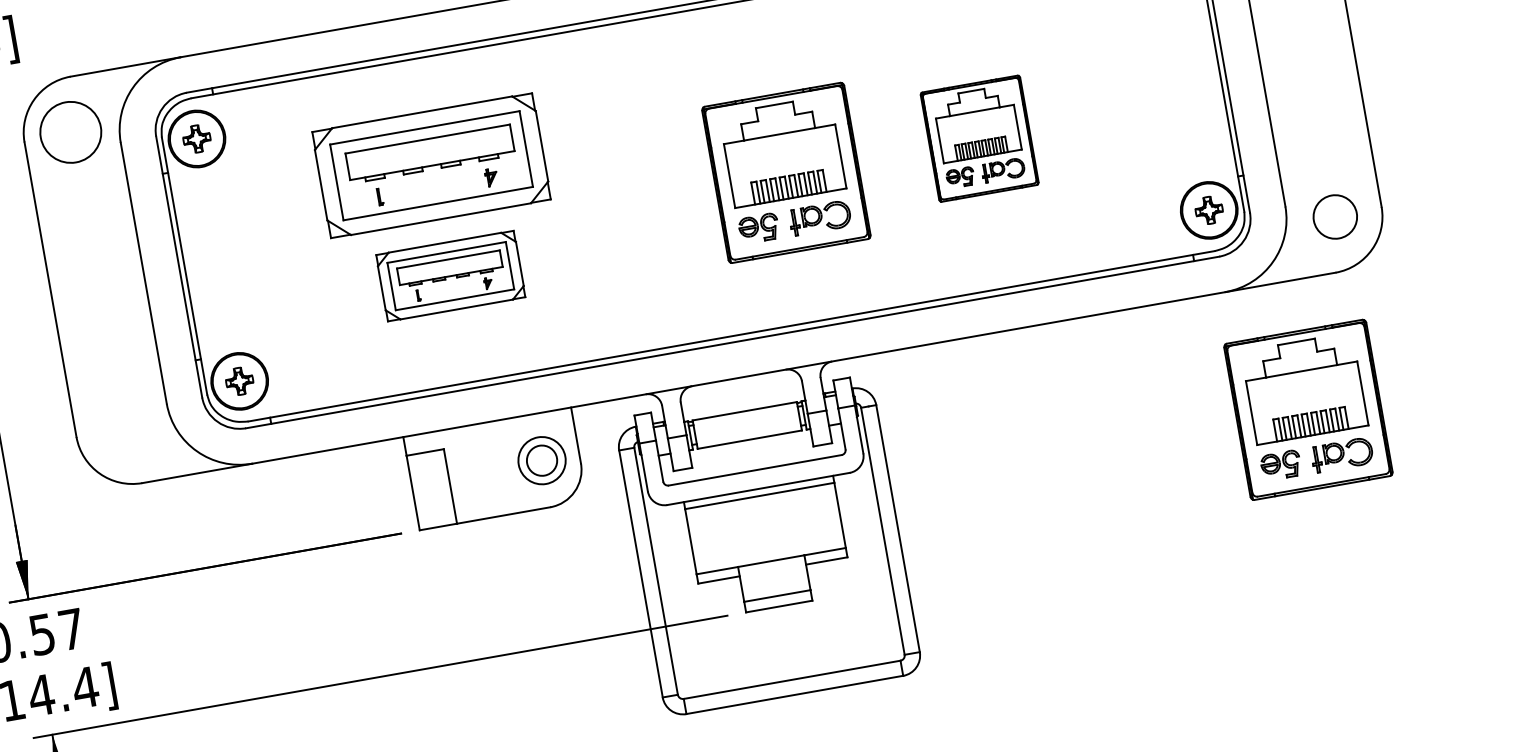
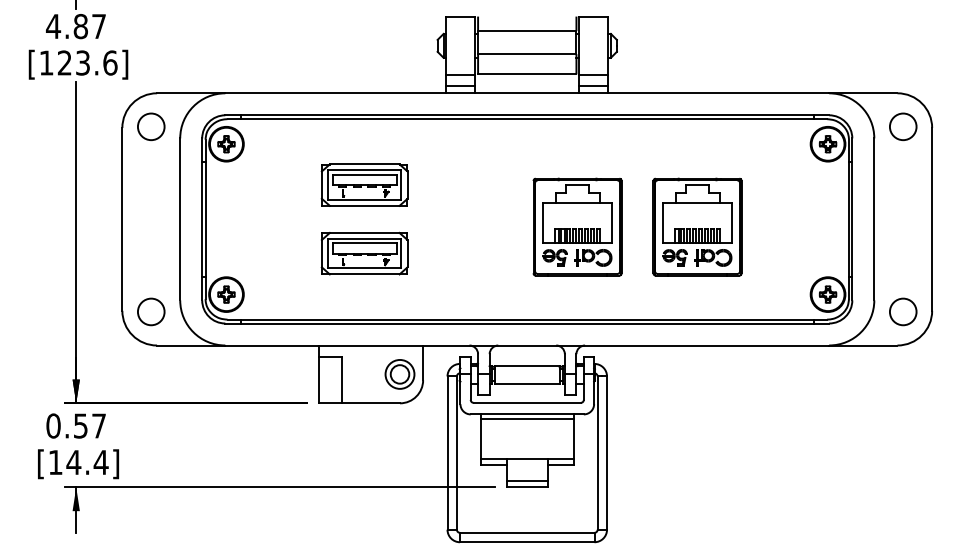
circle: (69, 132) -> (150, 126), size x0.71
part: (979, 137) -> (697, 226), size x1.43
part: (430, 164) -> (364, 184), size x0.62
part: (1308, 408) -> (866, 424), removed
circle: (123, 429) -> (151, 311), added

